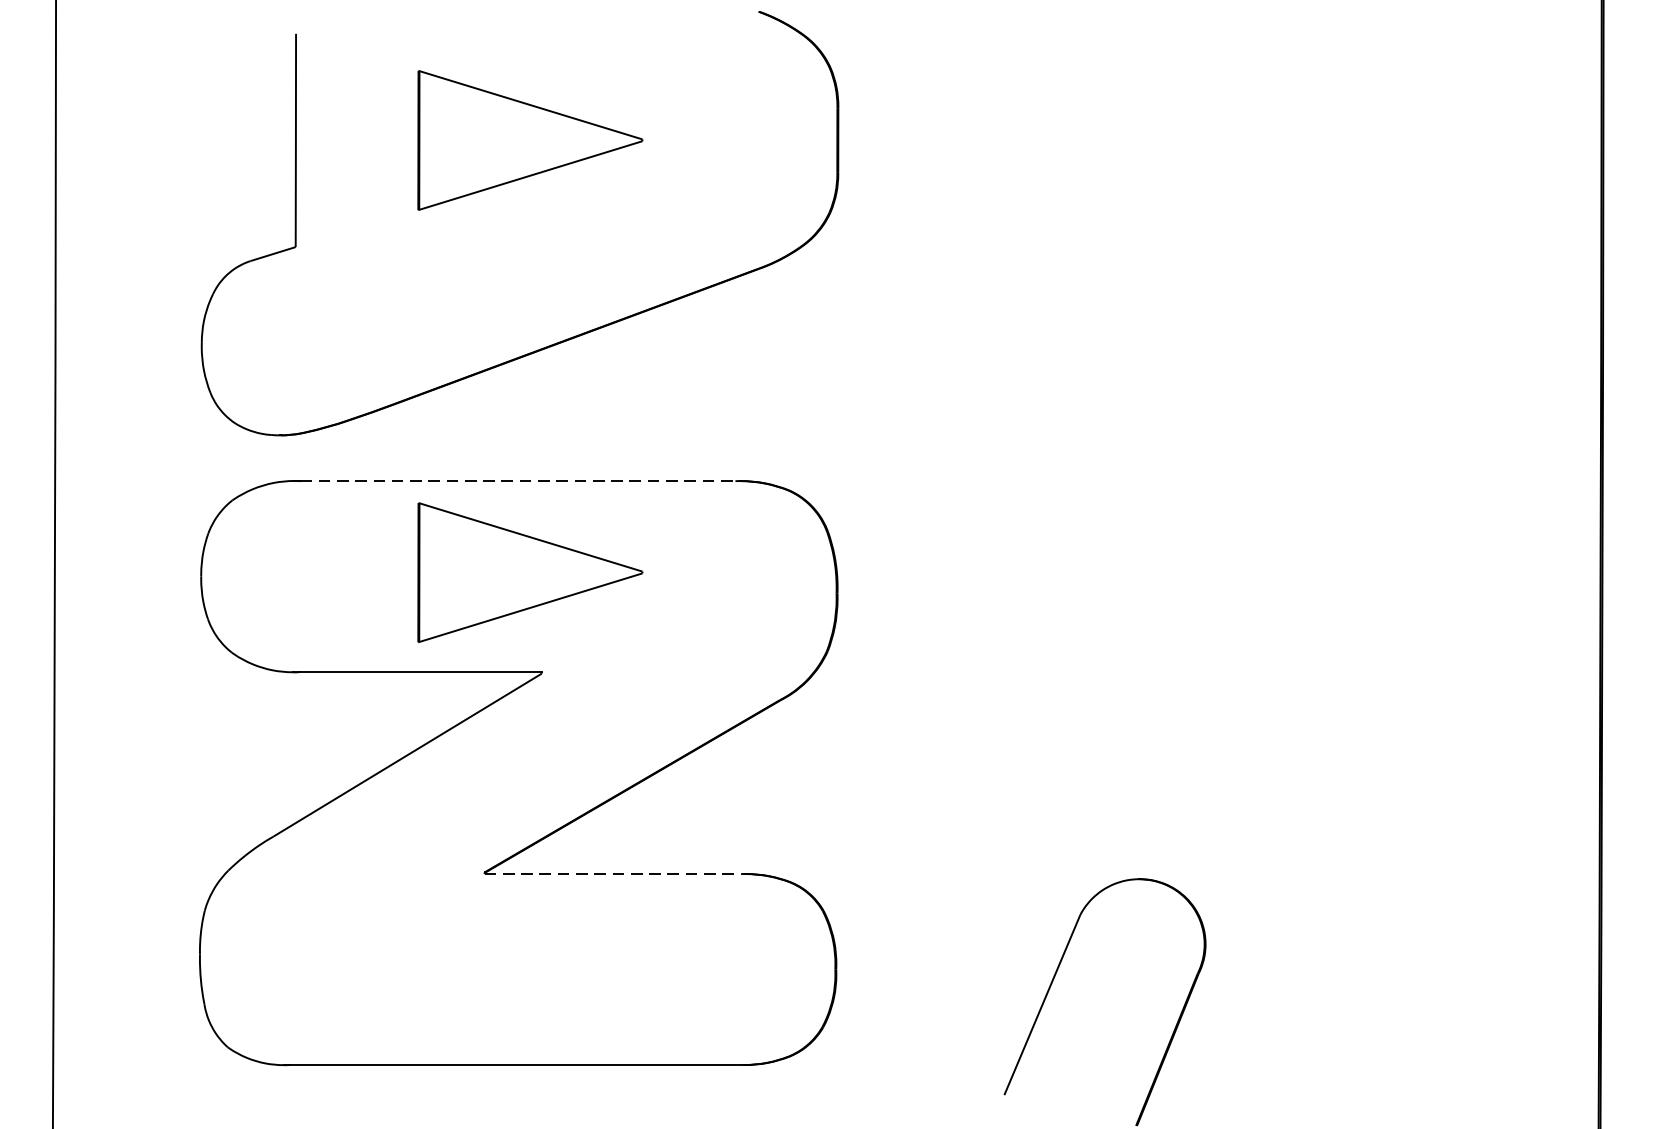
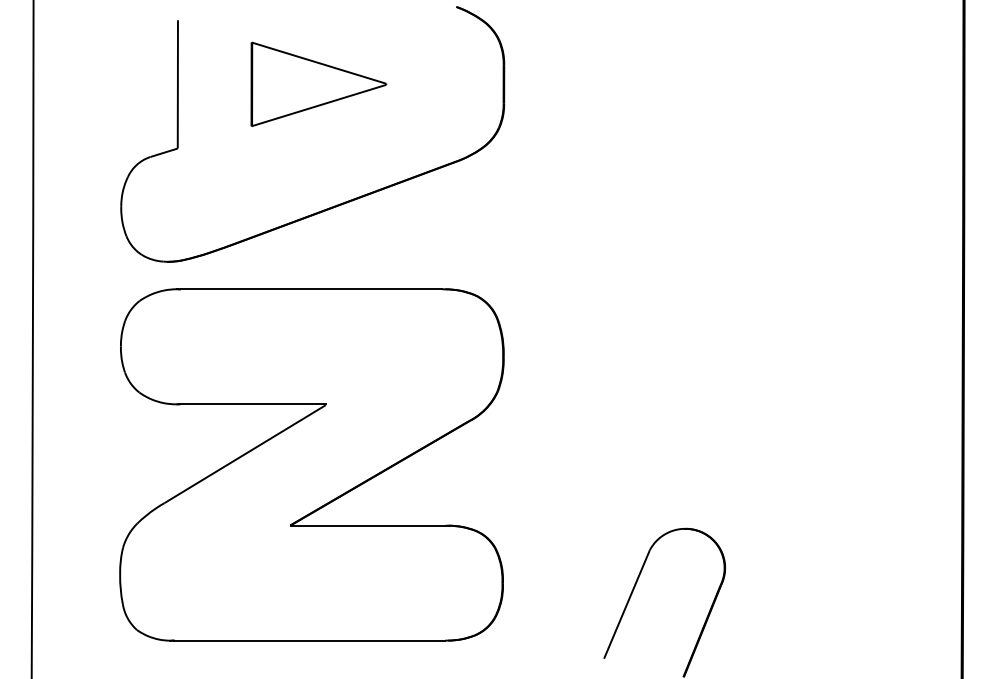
line: (517, 481) -> (311, 289), dashed -> solid
part: (529, 571) -> (318, 343), removed
line: (614, 873) -> (369, 525), dashed -> solid

